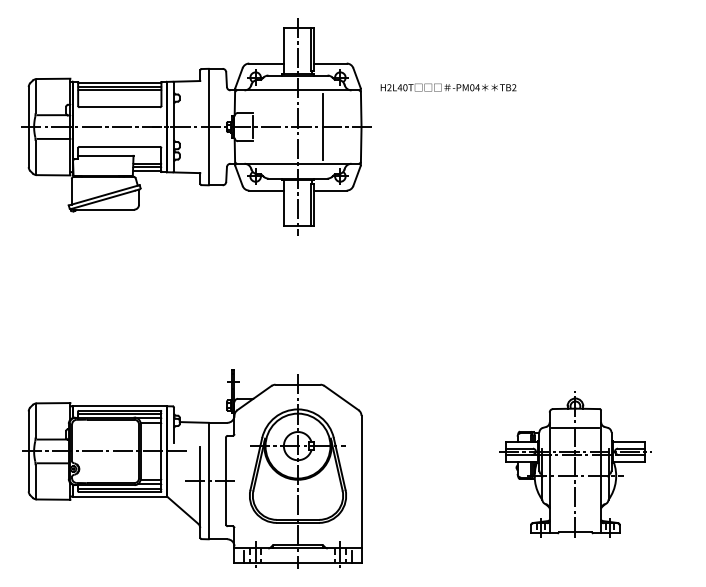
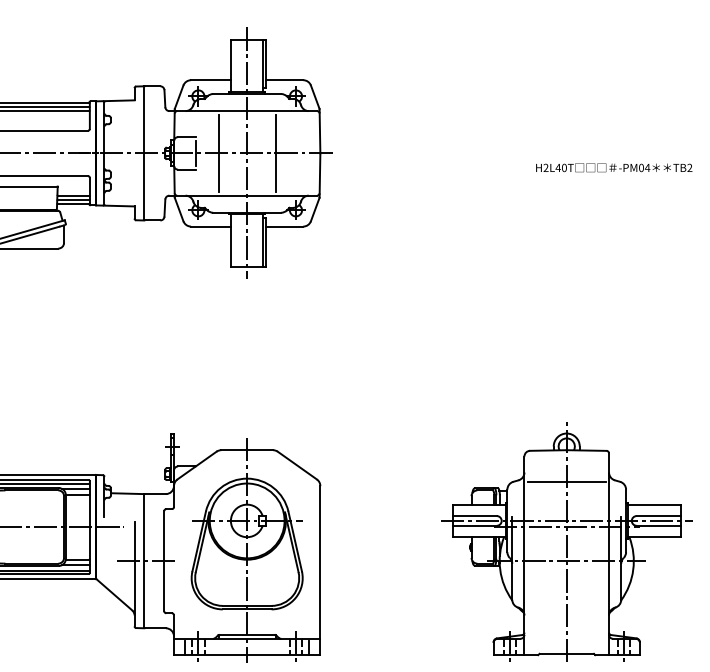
text: (448, 87) -> (614, 167), moved
line: (273, 126) -> (218, 152), added
part: (575, 464) -> (566, 542), size x1.43

